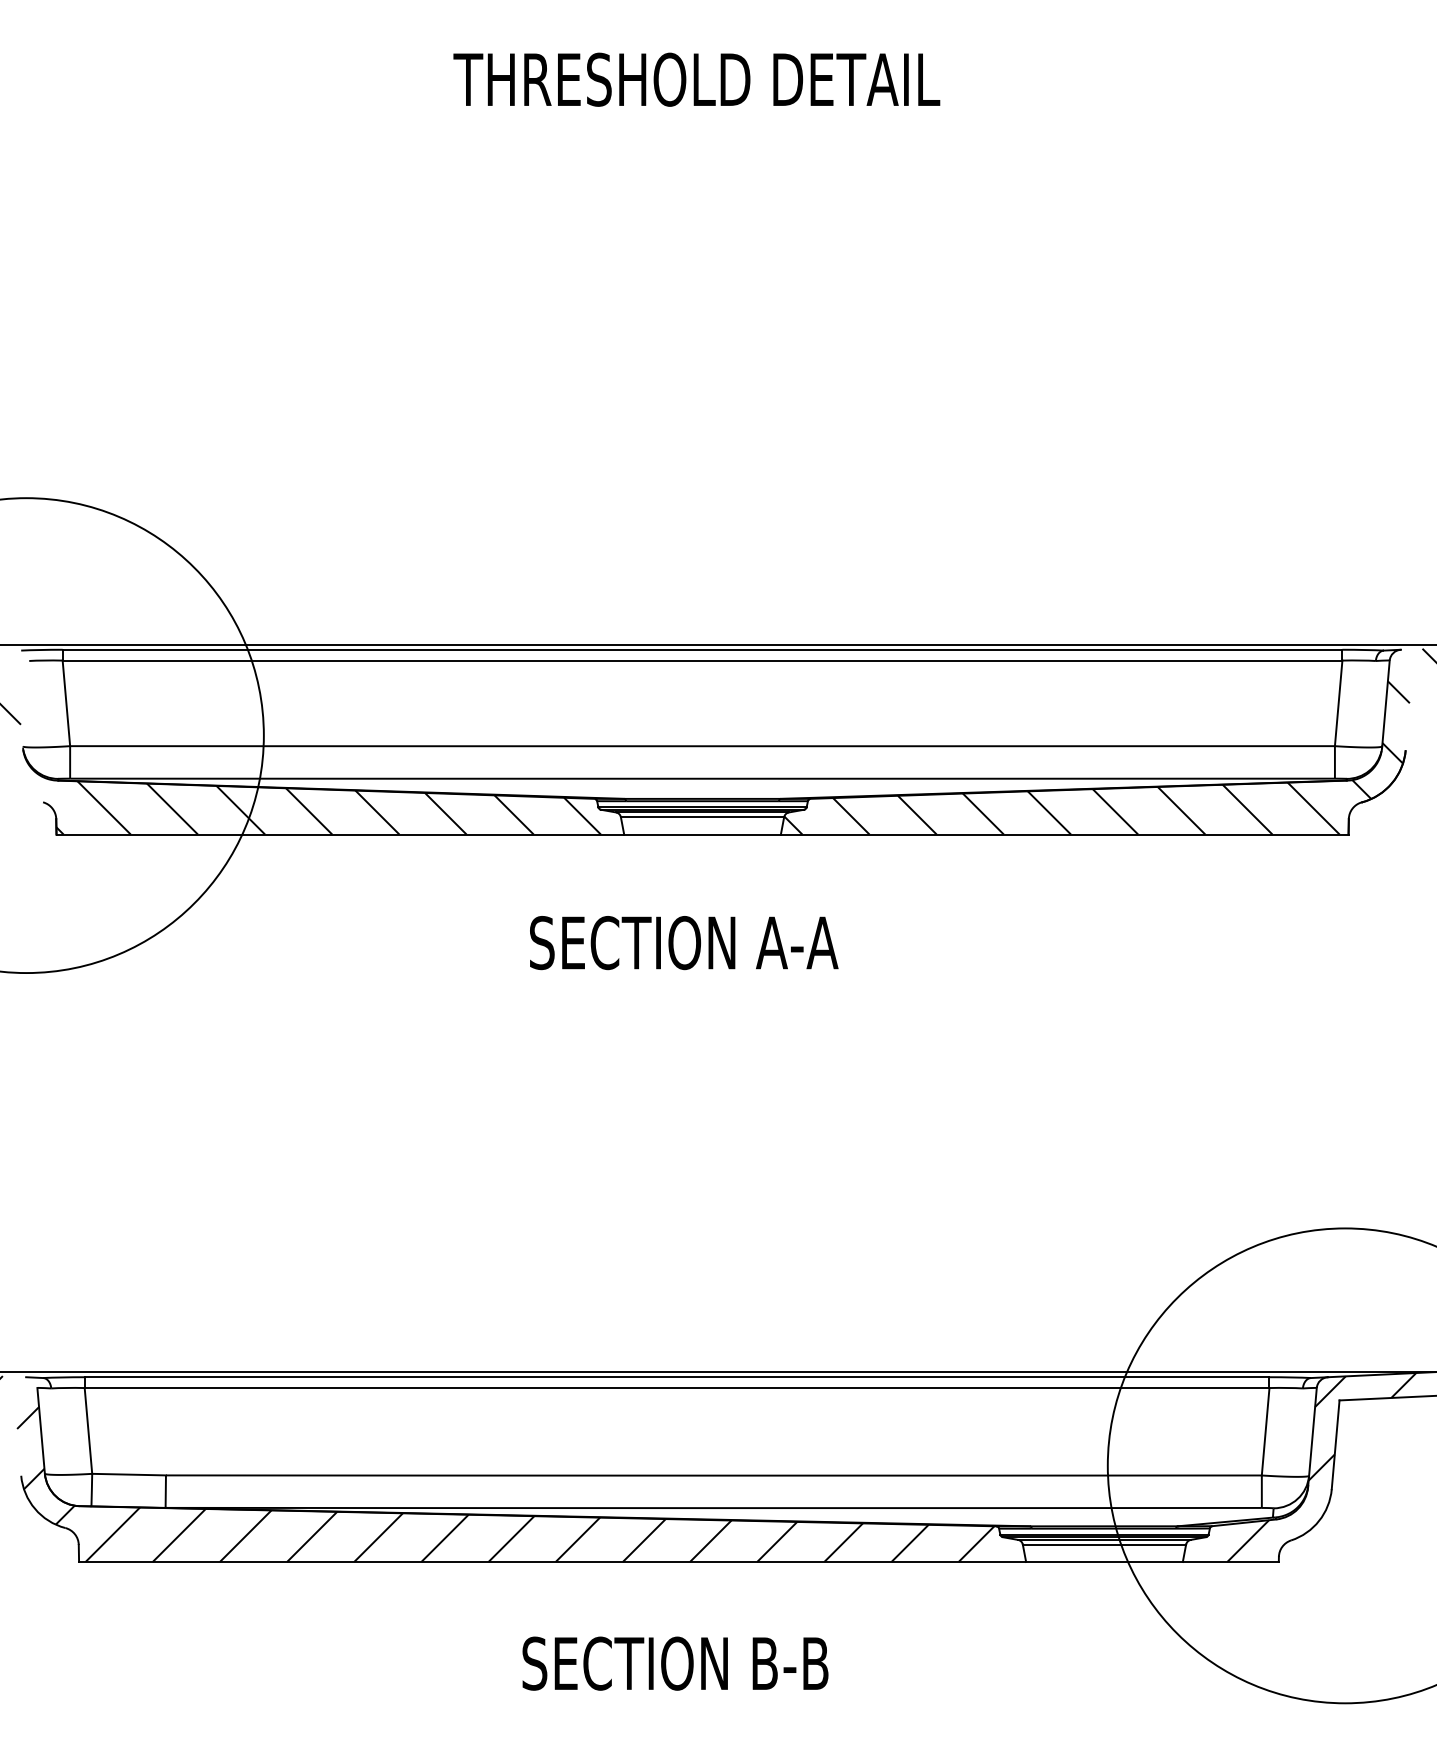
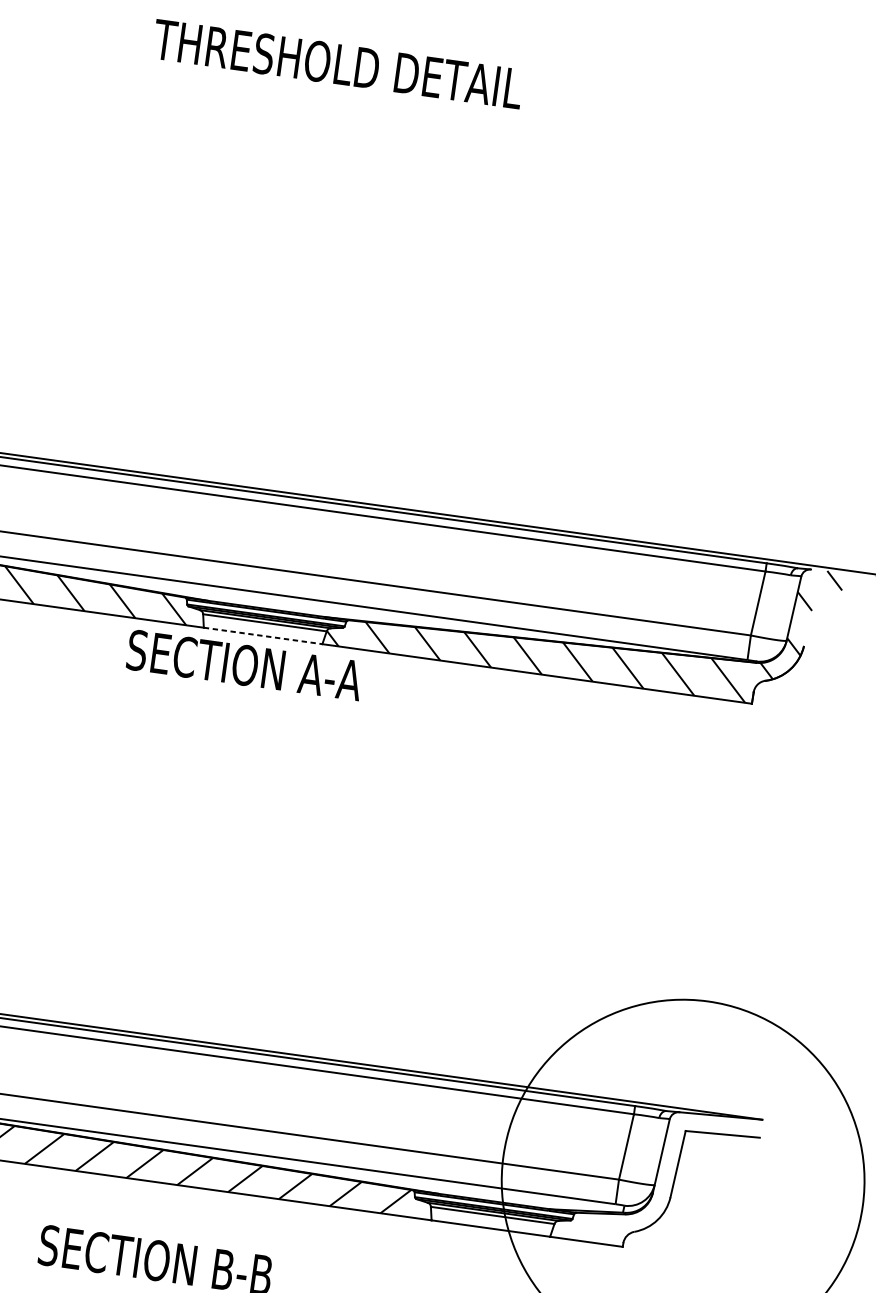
line: (703, 834) -> (263, 636), solid -> dashed
text: (684, 943) -> (245, 665), moved
hatch: (1321, 1467) -> (665, 1179), removed

